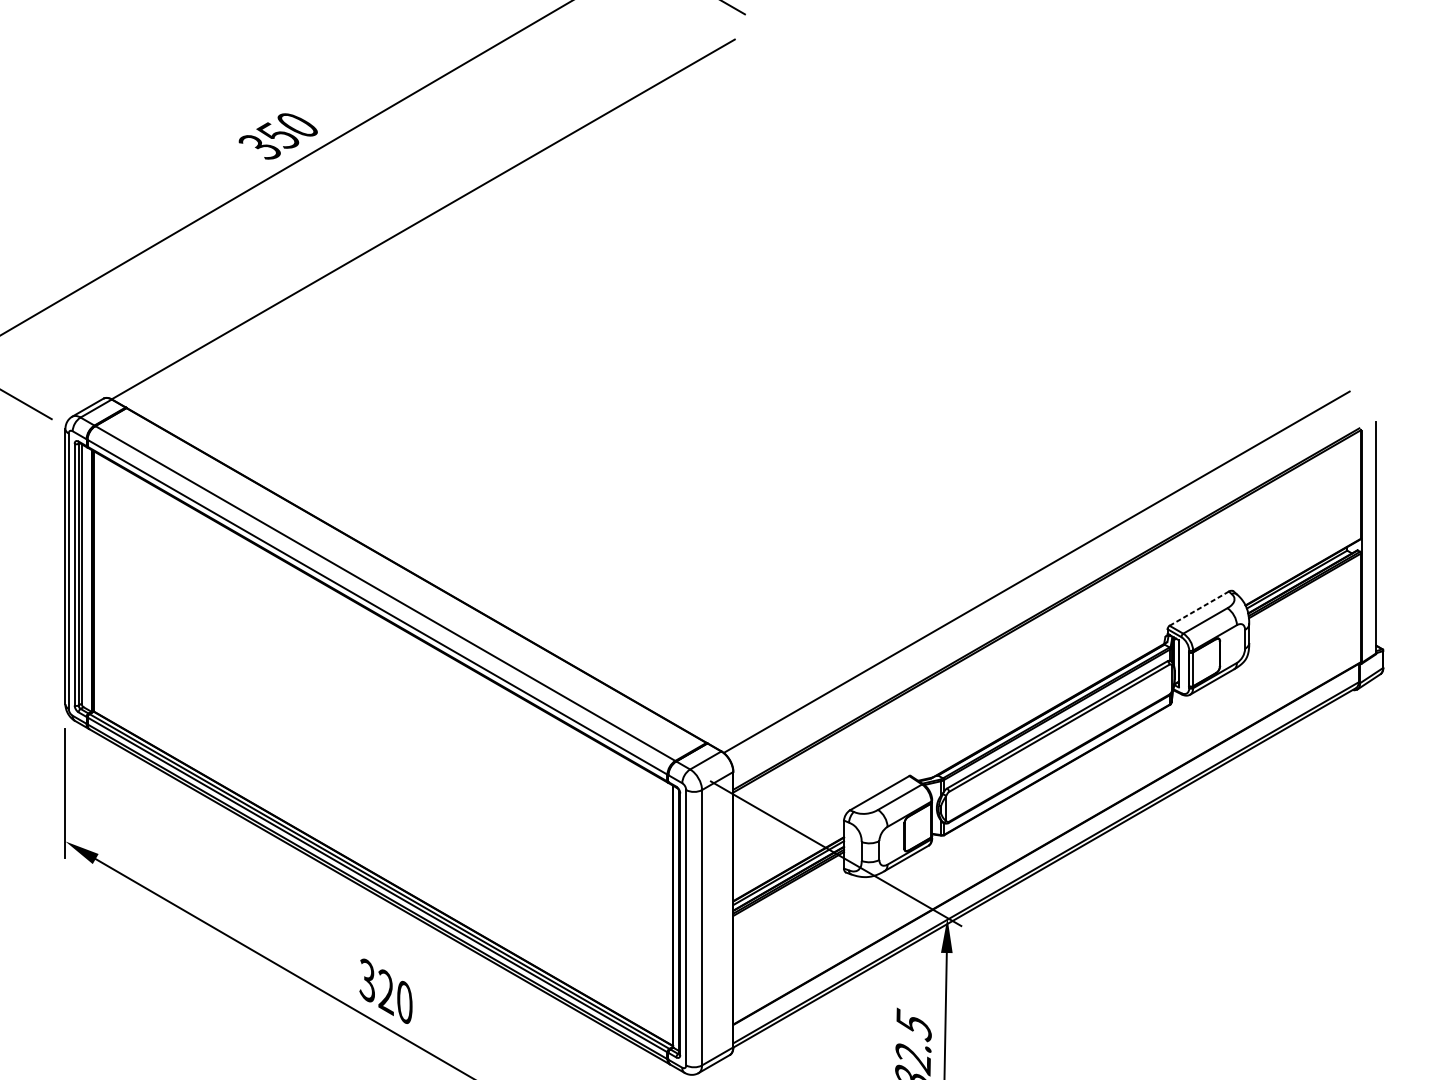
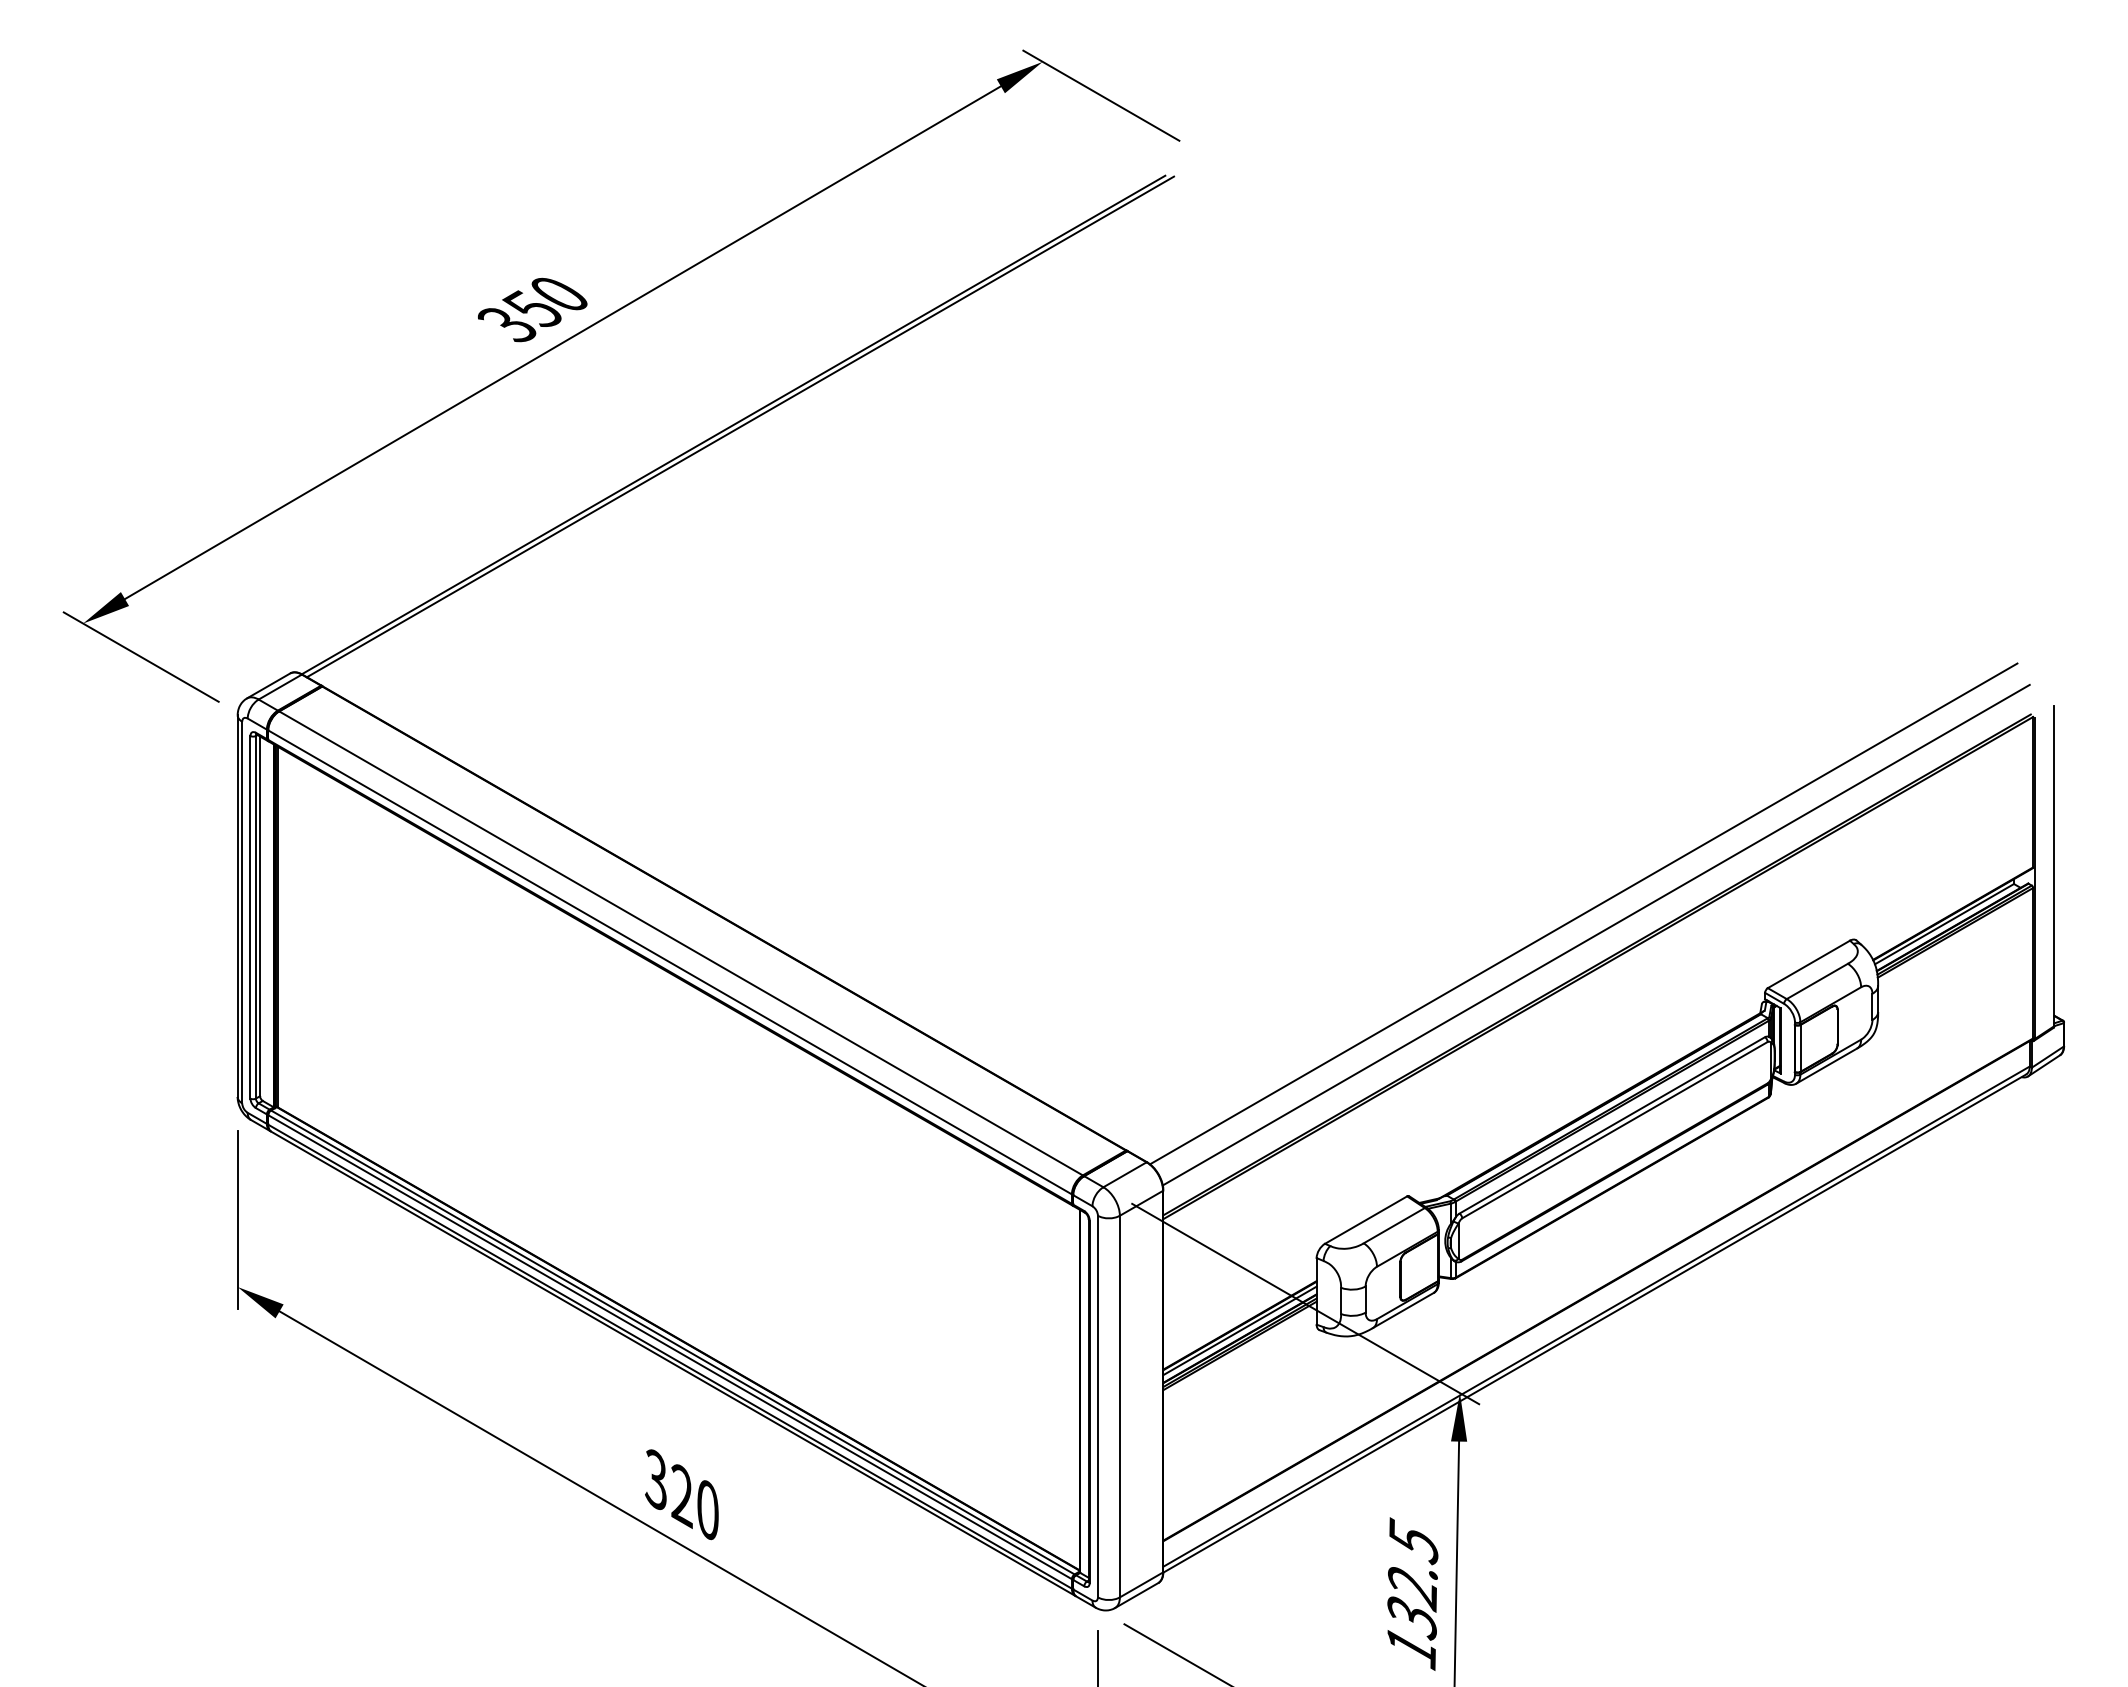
line: (428, 220) -> (740, 426), added
line: (1045, 587) -> (1595, 934), added
line: (1199, 608) -> (1809, 964), dashed -> solid

